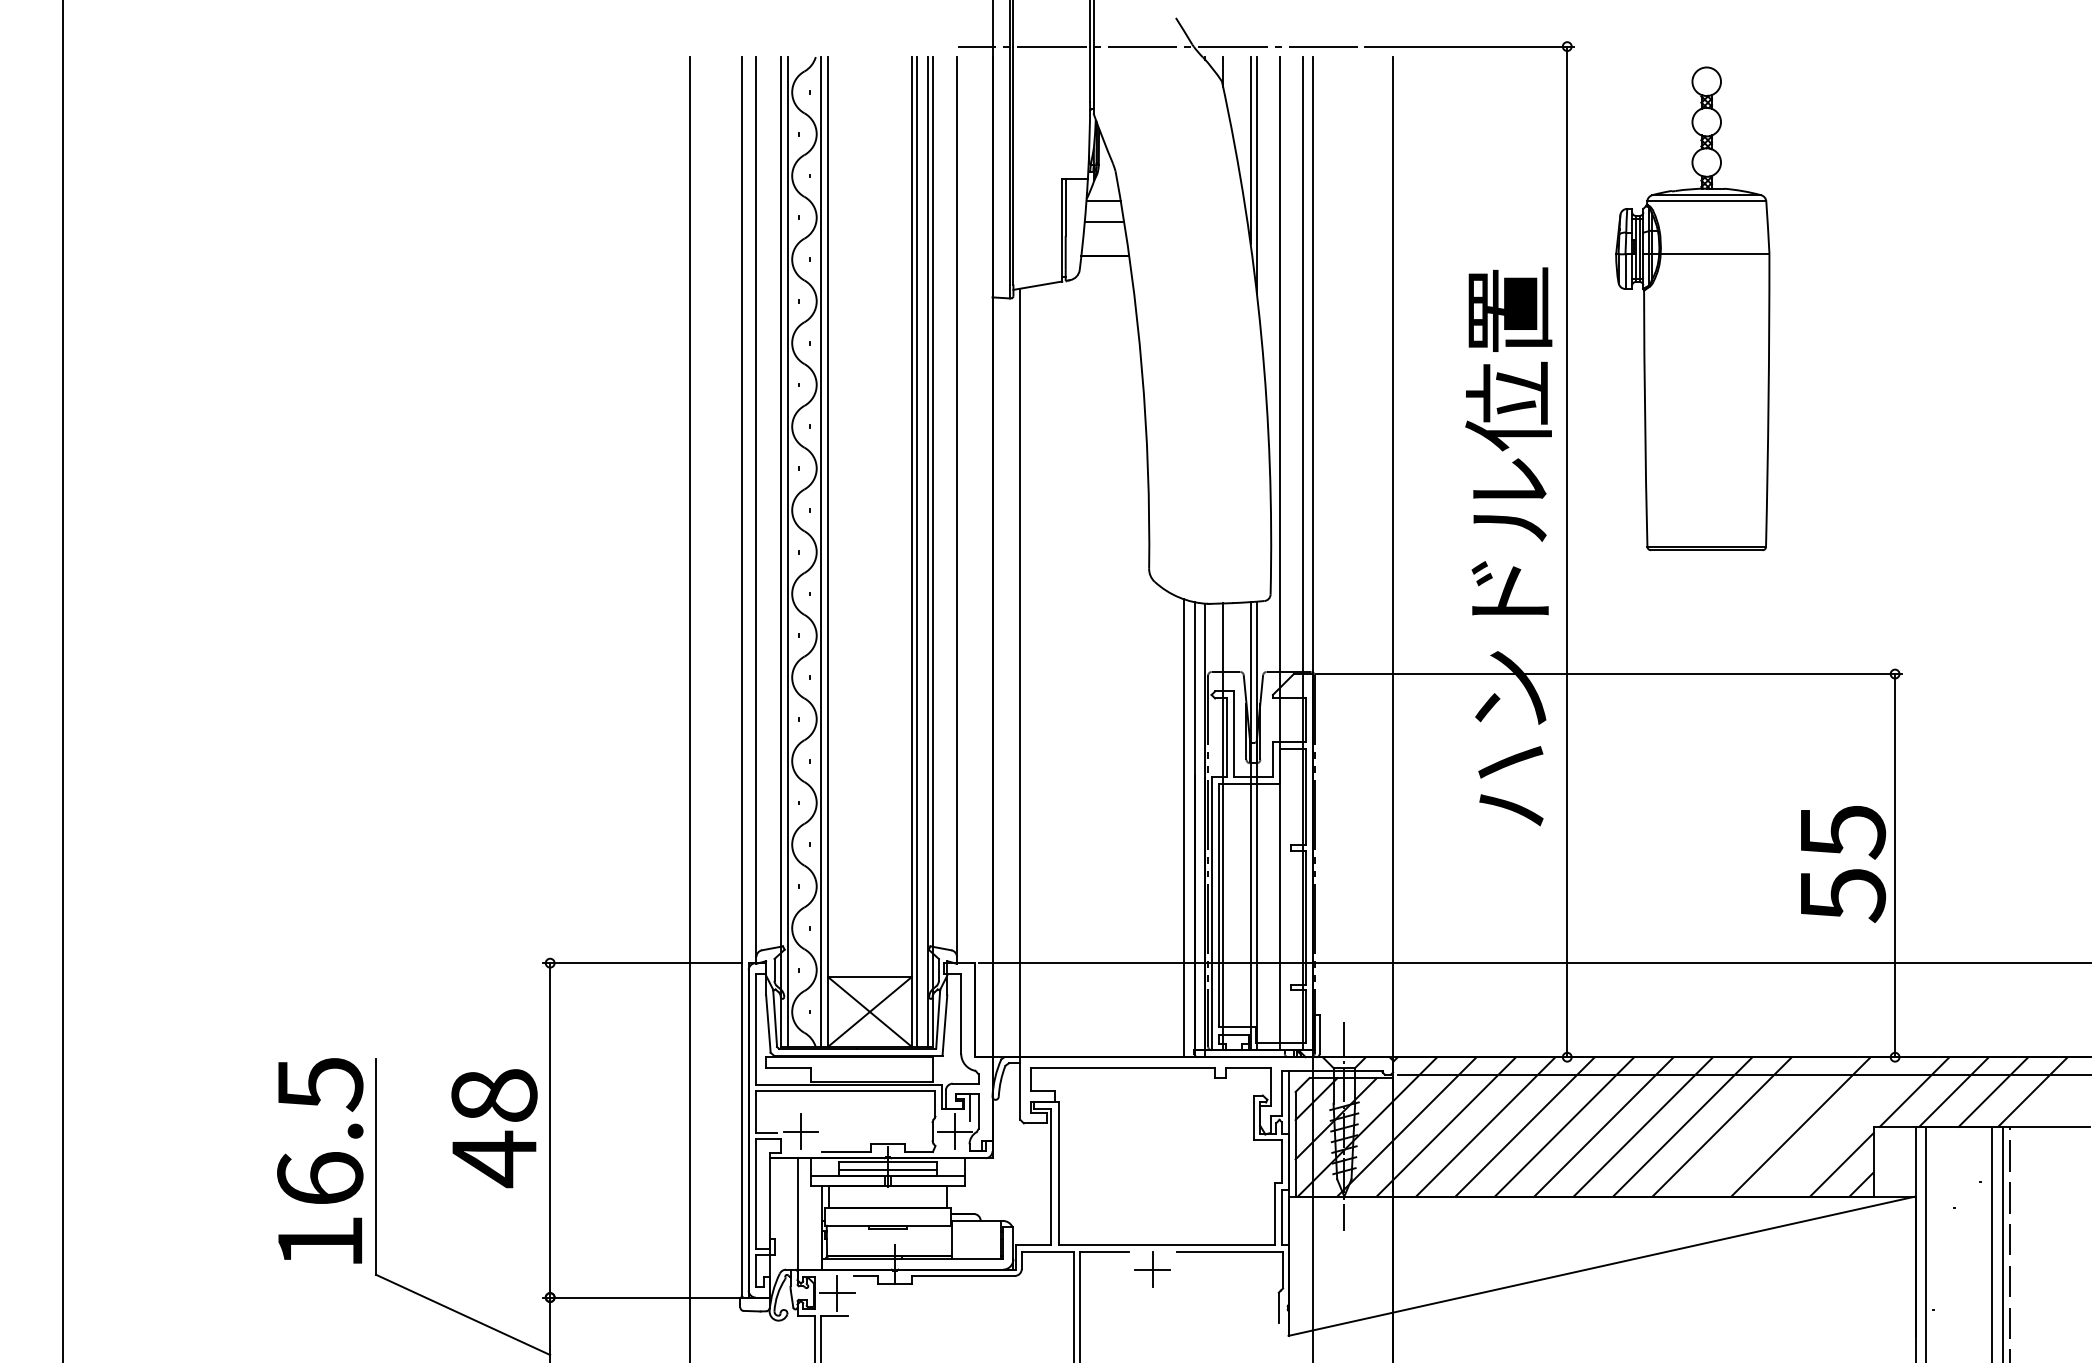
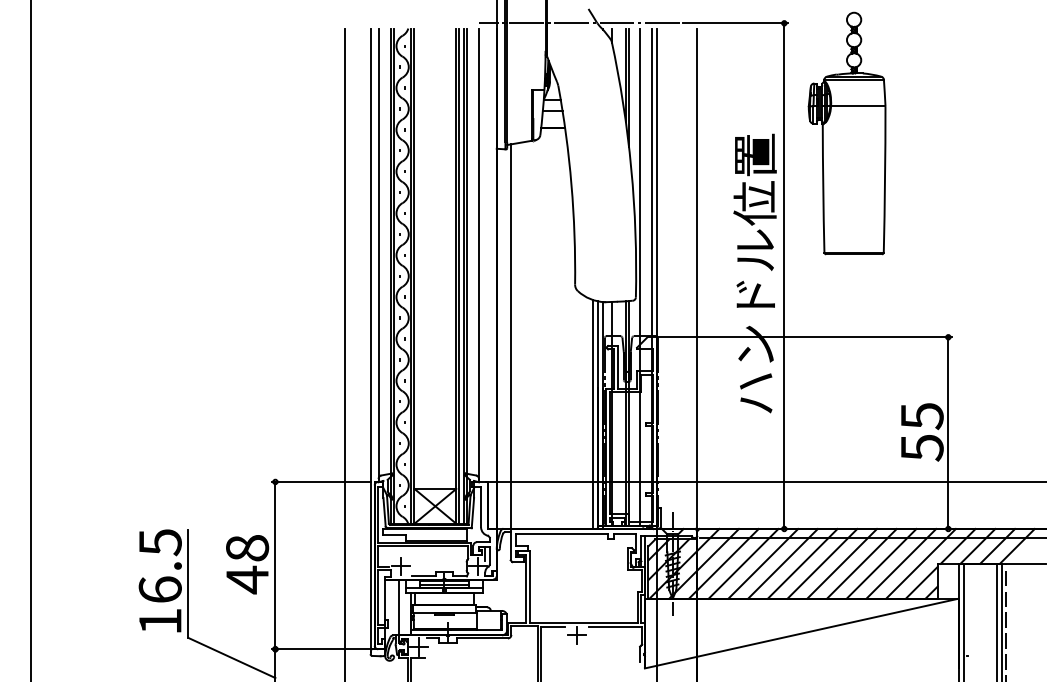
part: (1691, 308) -> (846, 133), moved
line: (1761, 1126) -> (881, 563), added
line: (1839, 1126) -> (920, 563), added

